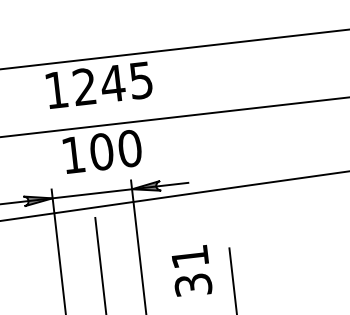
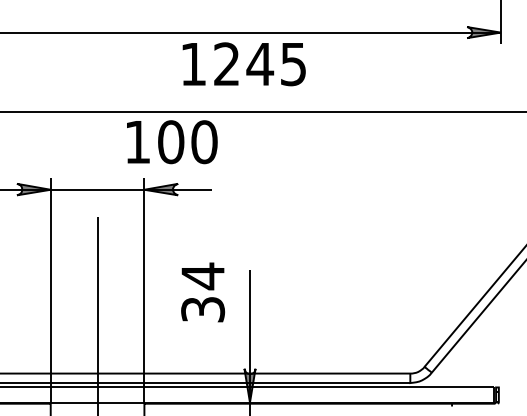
text: (98, 85) -> (243, 64), moved
text: (102, 152) -> (172, 142), moved
text: (189, 257) -> (202, 276), 31 -> 34

